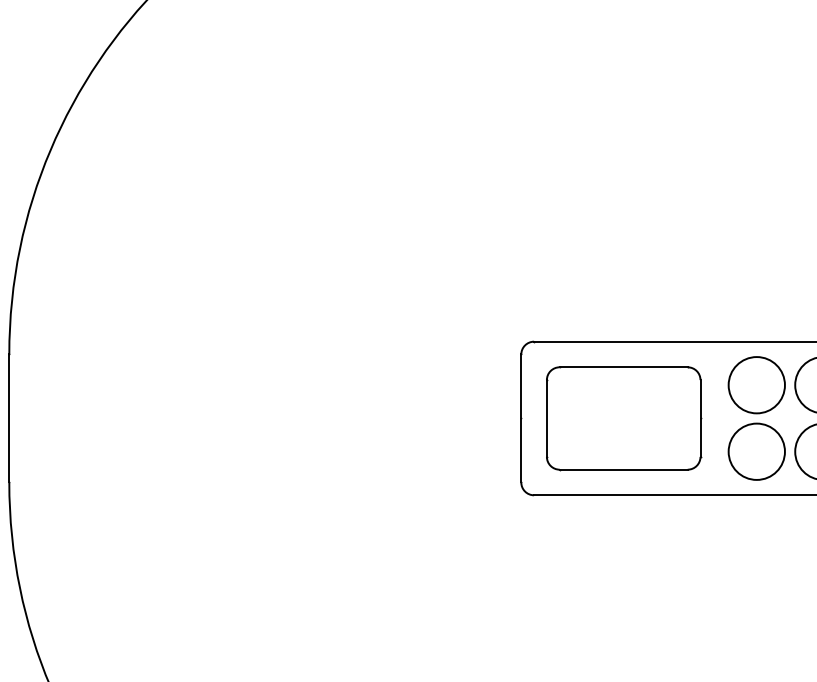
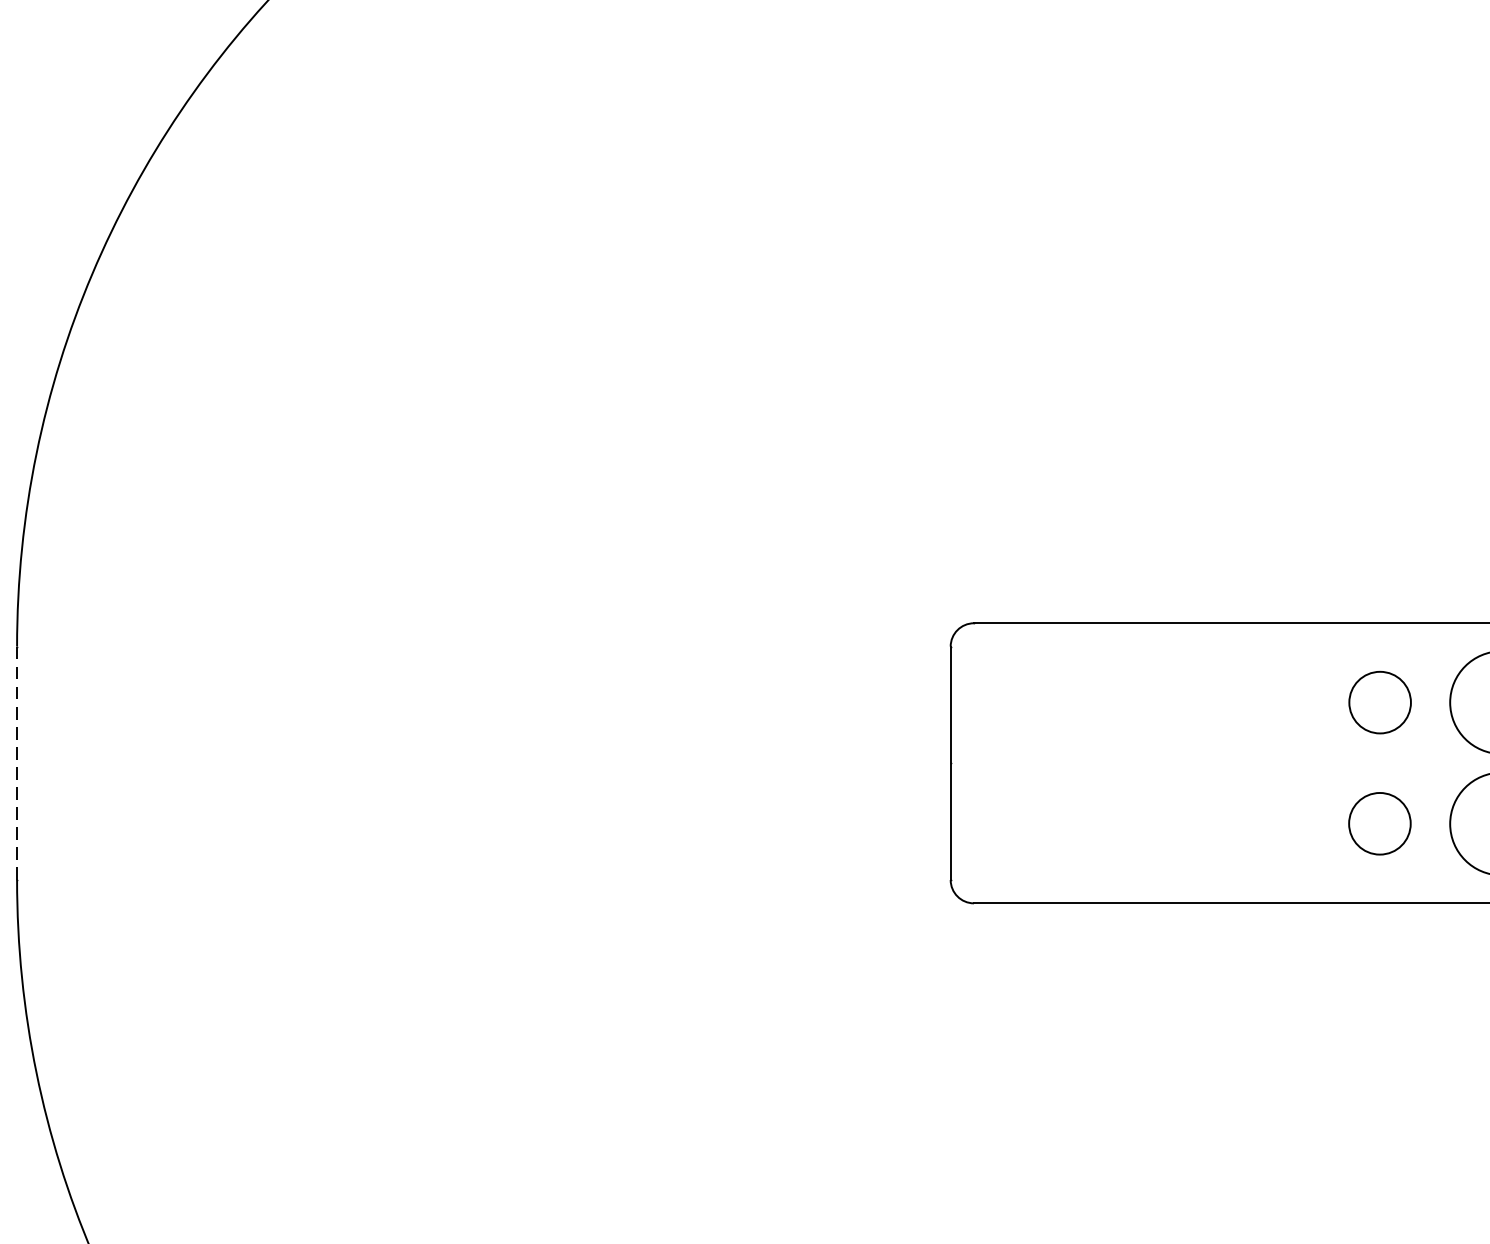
circle: (756, 385) -> (1379, 703), size x0.6
line: (9, 418) -> (17, 763), solid -> dashed
part: (624, 418) -> (1138, 763), removed
circle: (756, 451) -> (1379, 823), size x0.6

